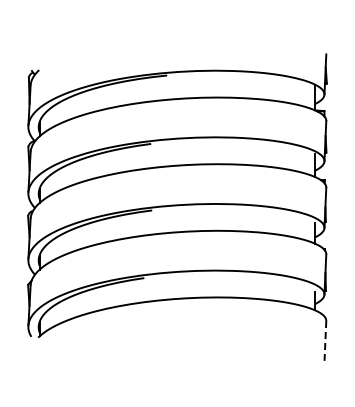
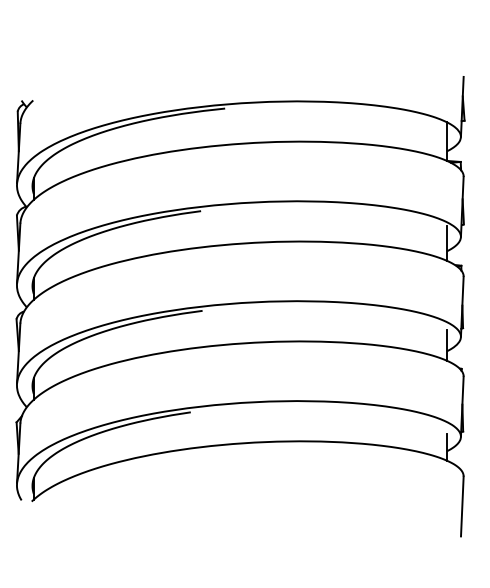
line: (325, 340) -> (462, 505), dashed -> solid

